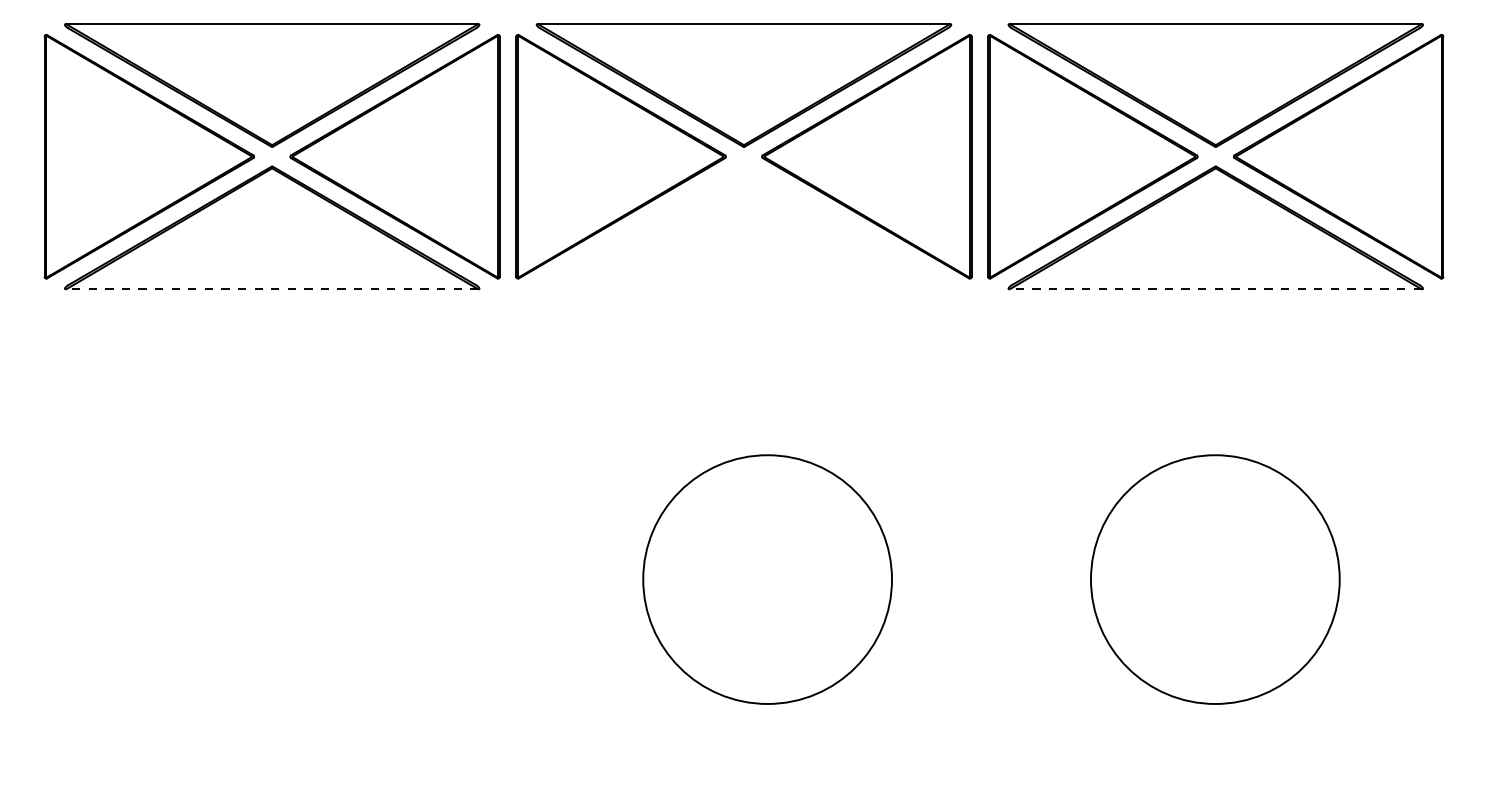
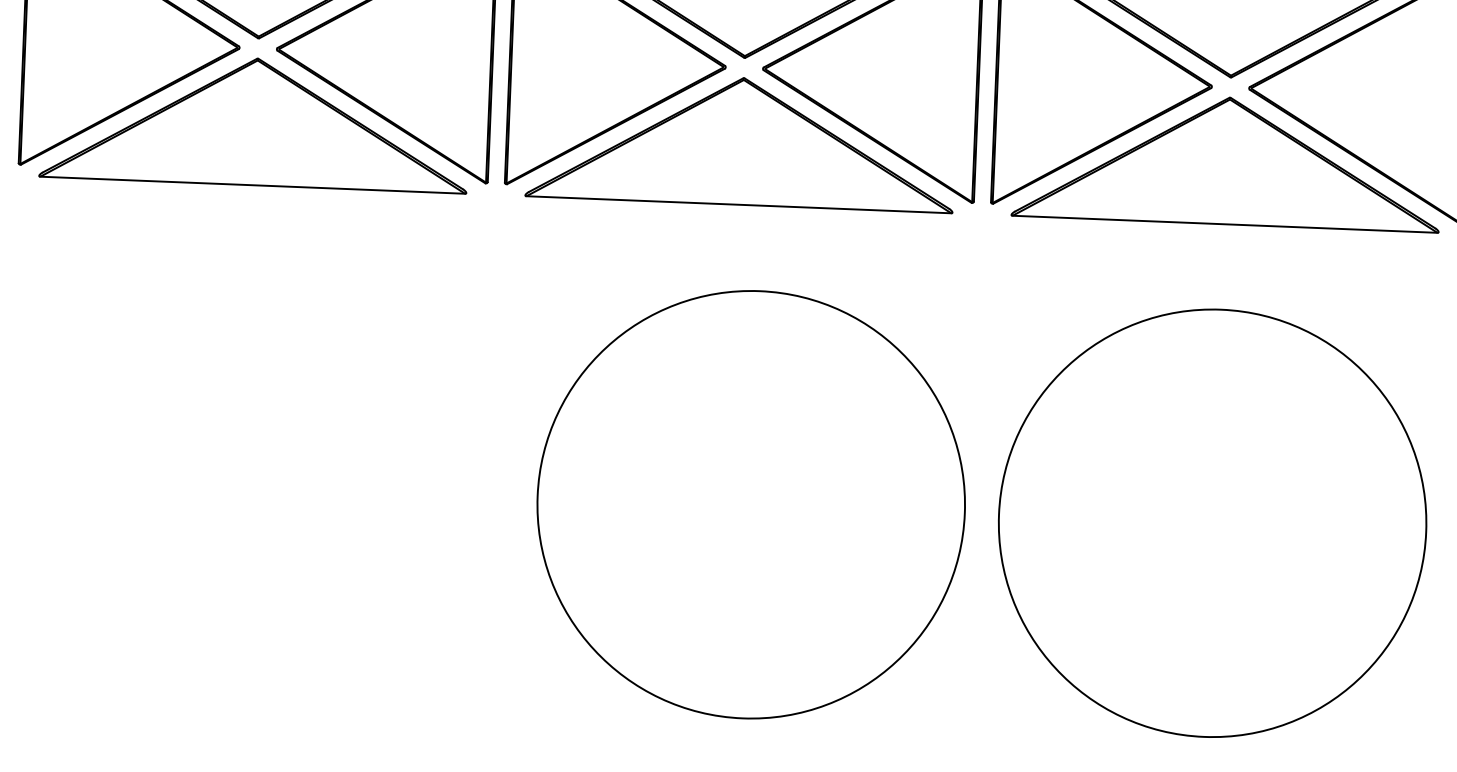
part: (743, 227) -> (740, 140), added
line: (271, 289) -> (252, 185), dashed -> solid
line: (1215, 289) -> (1224, 224), dashed -> solid
circle: (767, 579) -> (751, 504), size x1.67
circle: (1215, 579) -> (1212, 523), size x1.67

